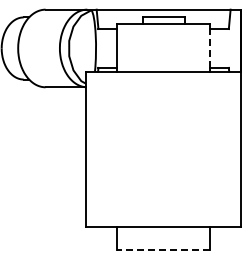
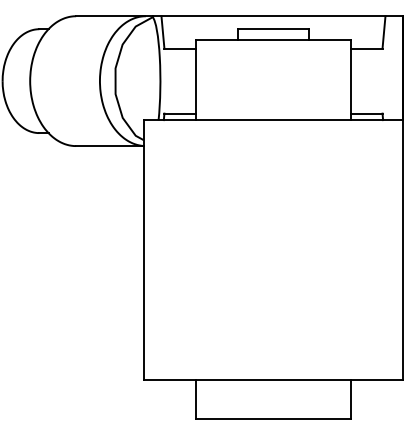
line: (210, 47) -> (351, 79), dashed -> solid
line: (163, 250) -> (273, 419), dashed -> solid

